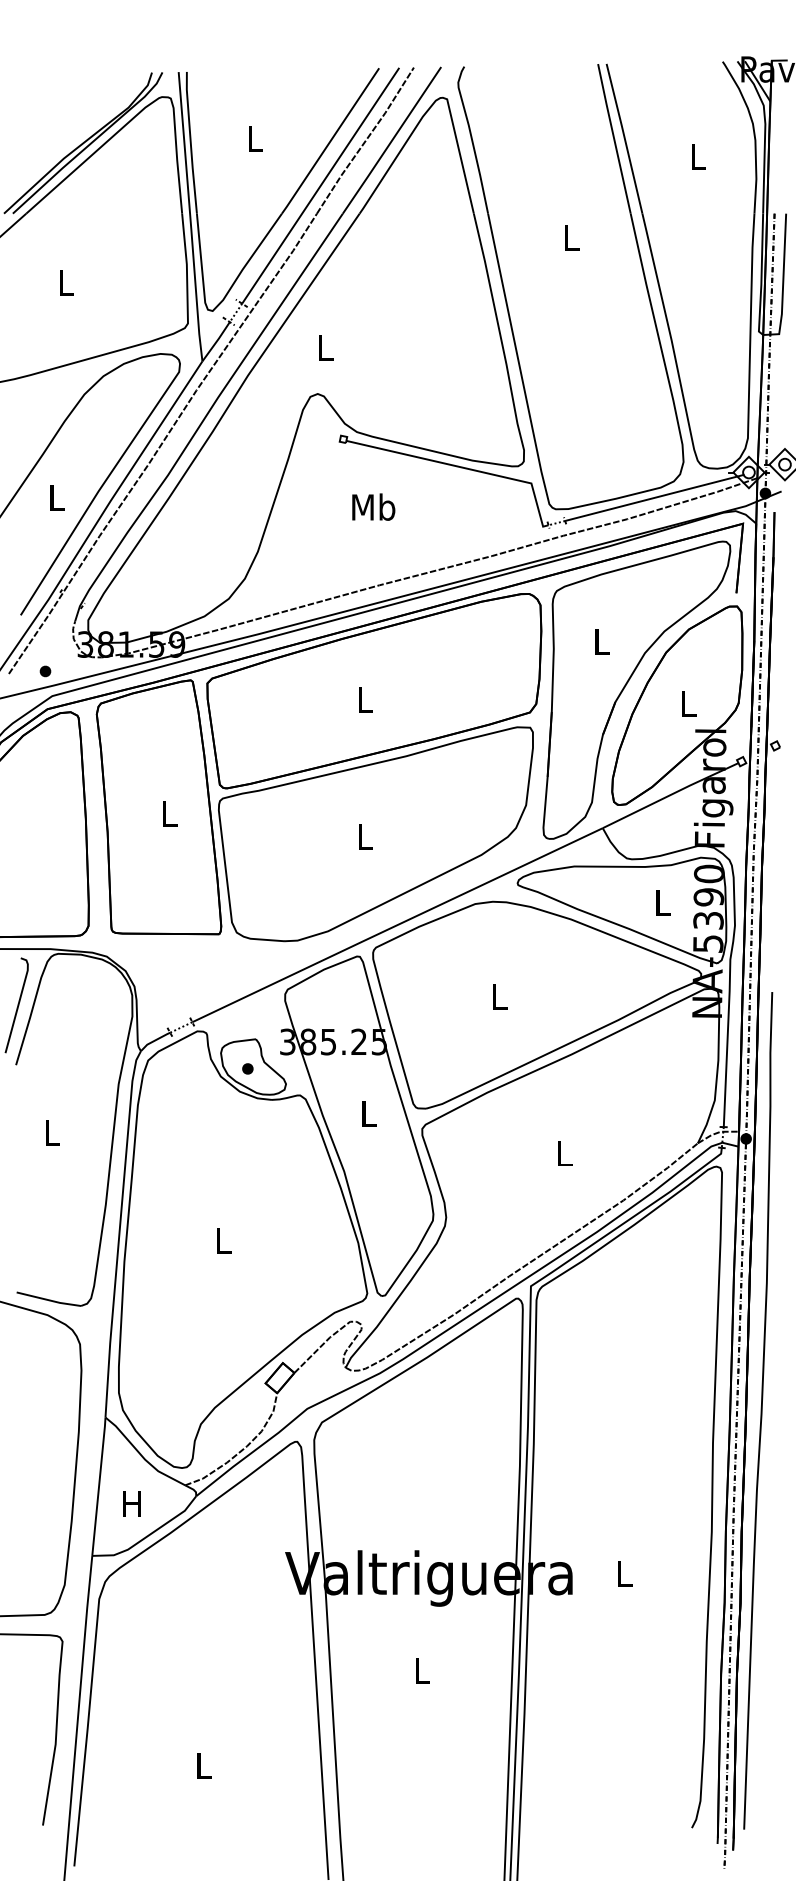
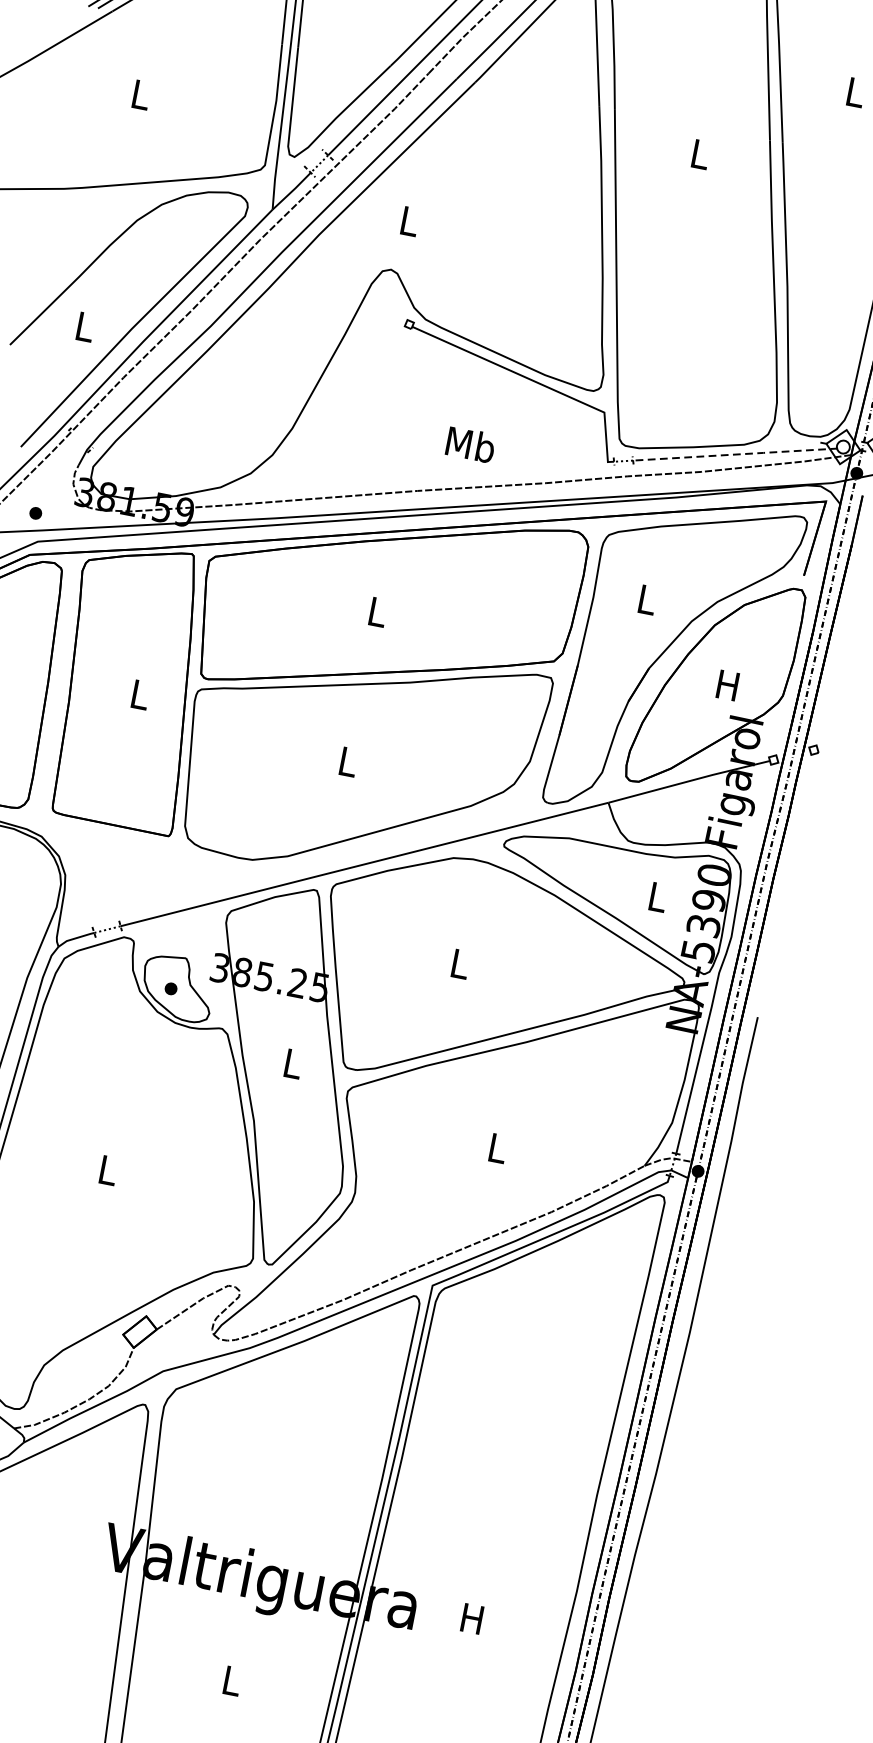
line: (655, 497) -> (736, 454), solid -> dashed
text: (373, 506) -> (470, 444), moved
text: (687, 703) -> (727, 685), L -> H
text: (623, 1573) -> (471, 1617), L -> H

